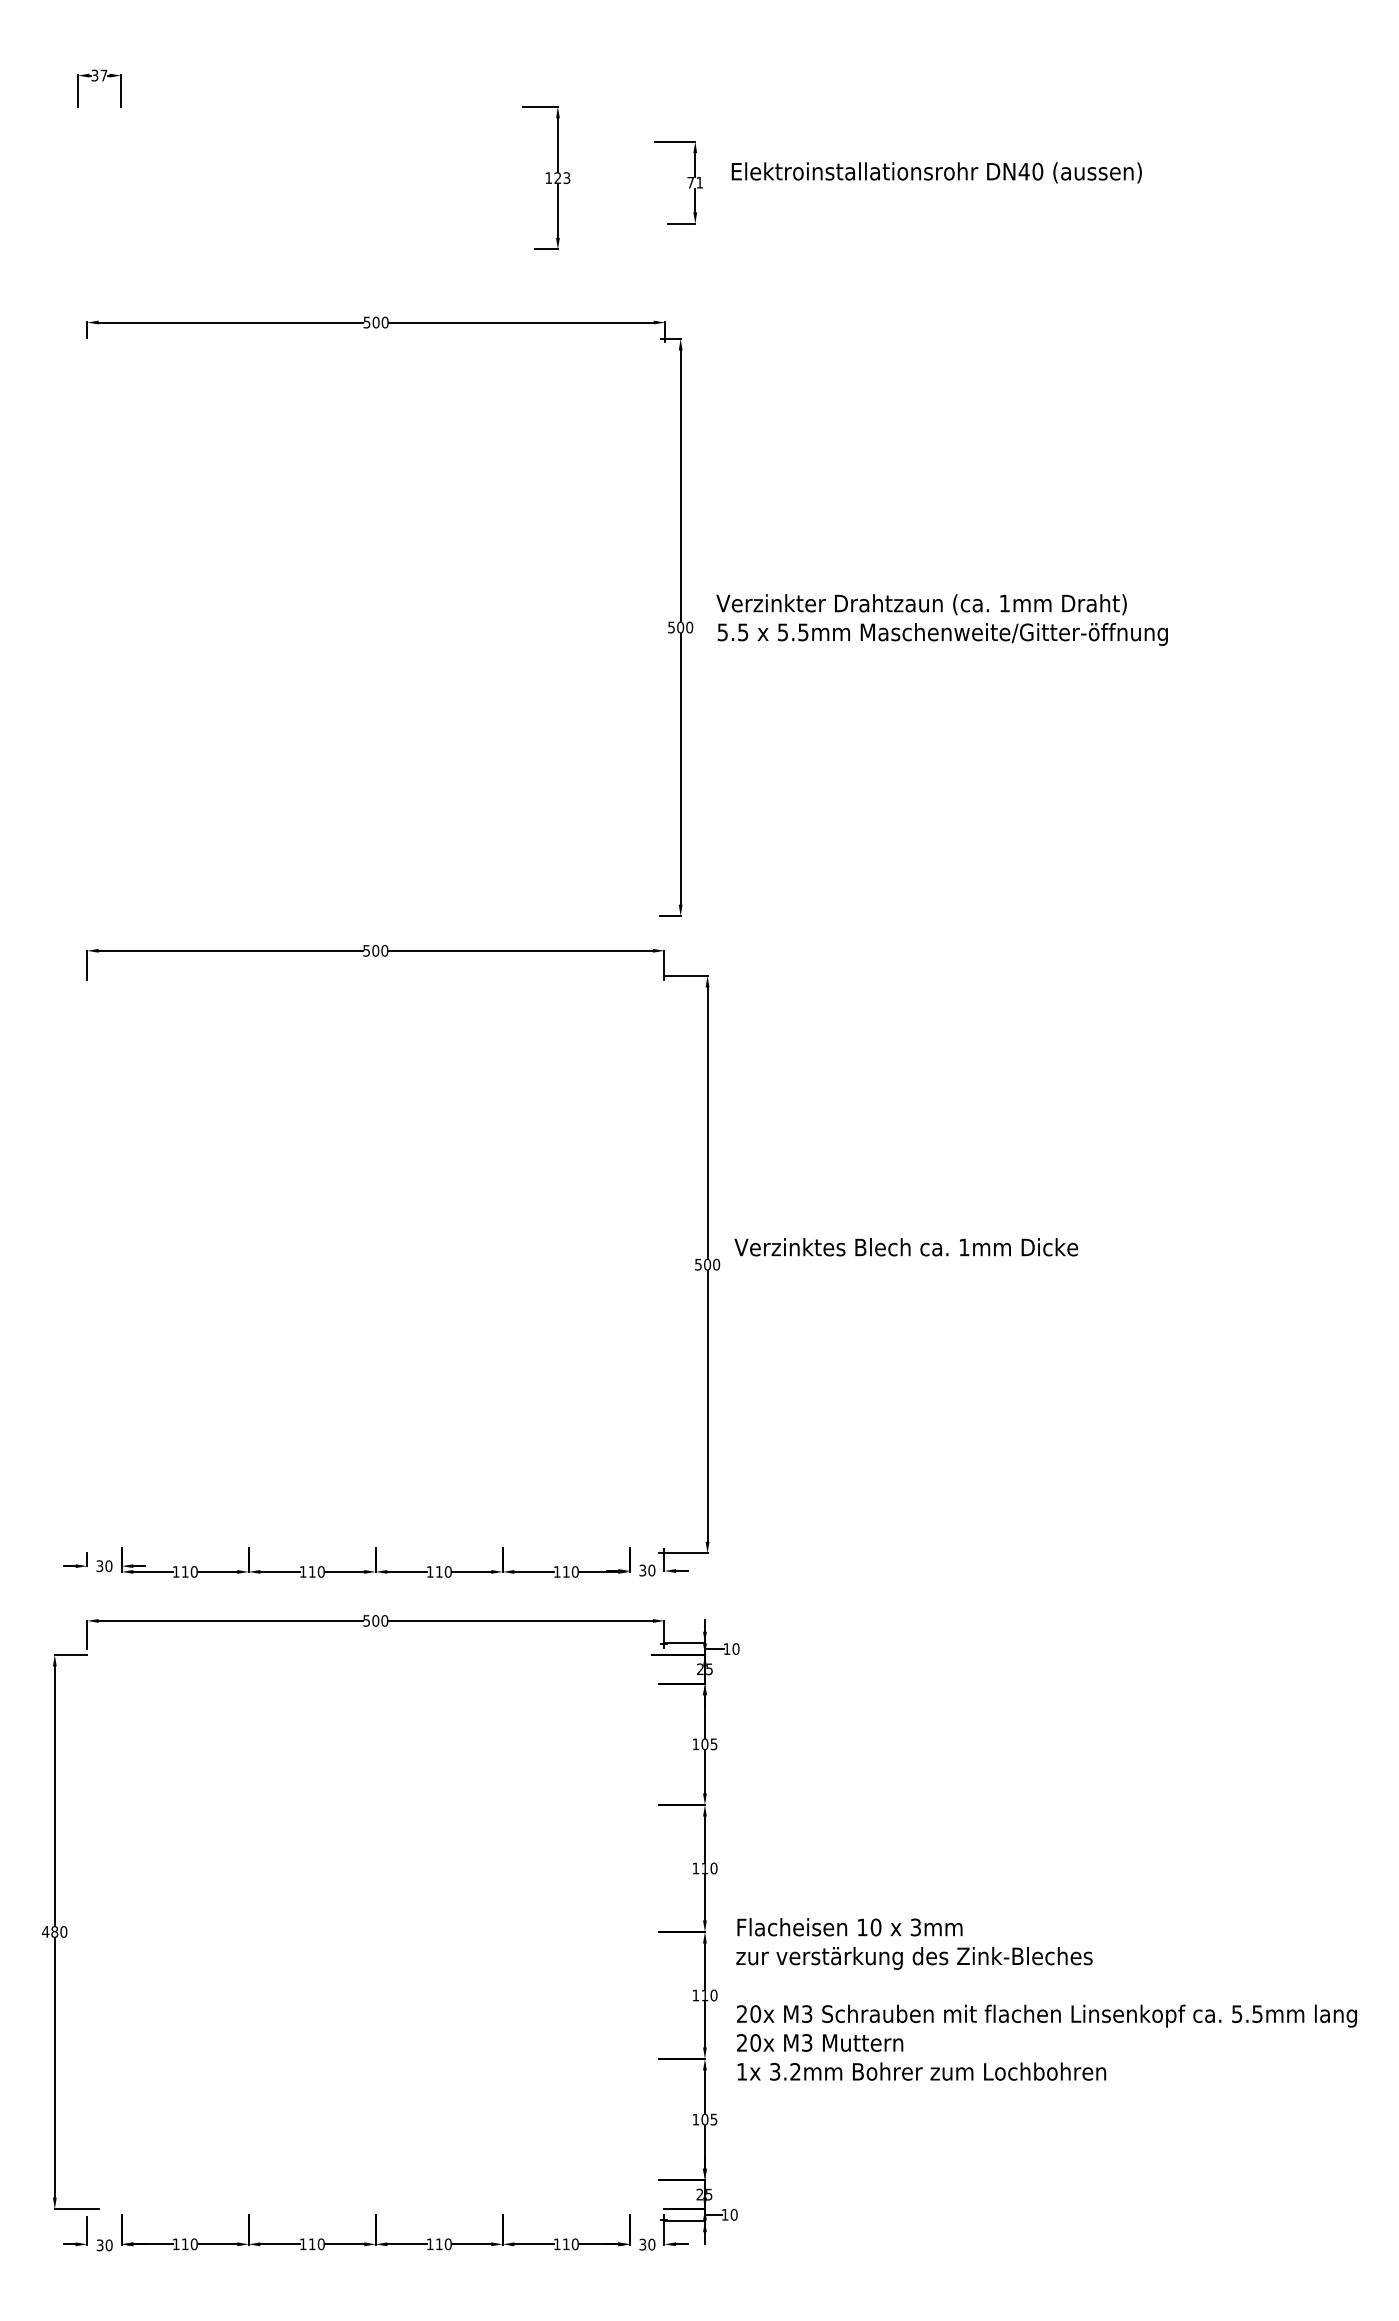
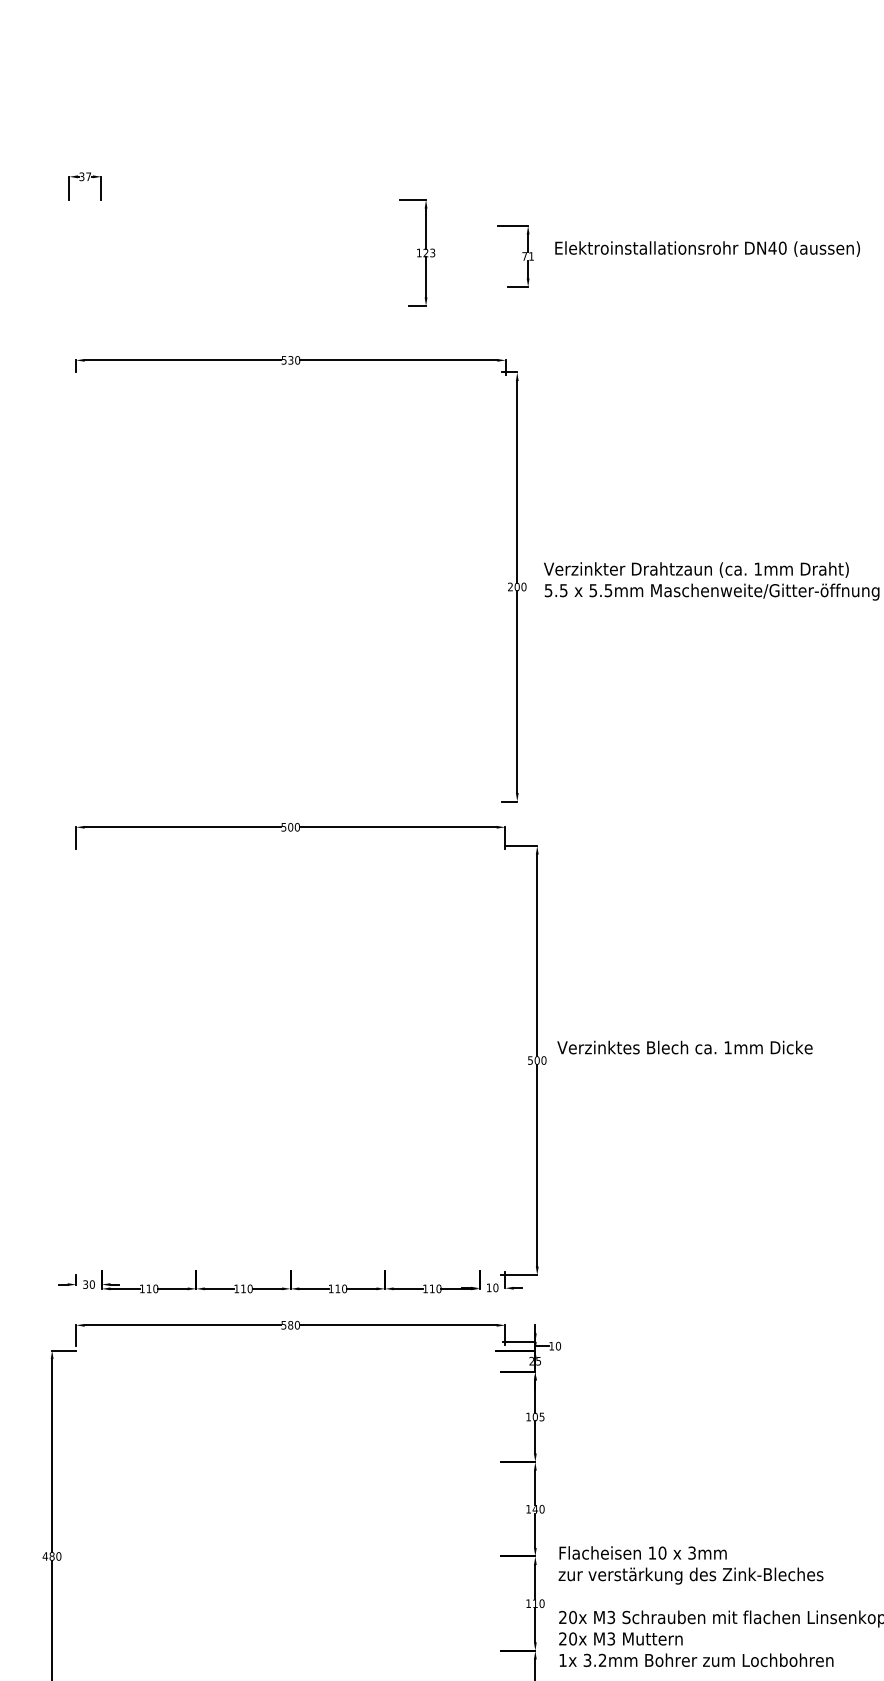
text: (375, 322) -> (290, 360), 500 -> 530
text: (671, 627) -> (510, 586), 500 -> 200
text: (642, 1570) -> (488, 1287), 30 -> 10
text: (375, 1620) -> (290, 1324), 500 -> 580
text: (704, 1868) -> (534, 1509), 110 -> 140

